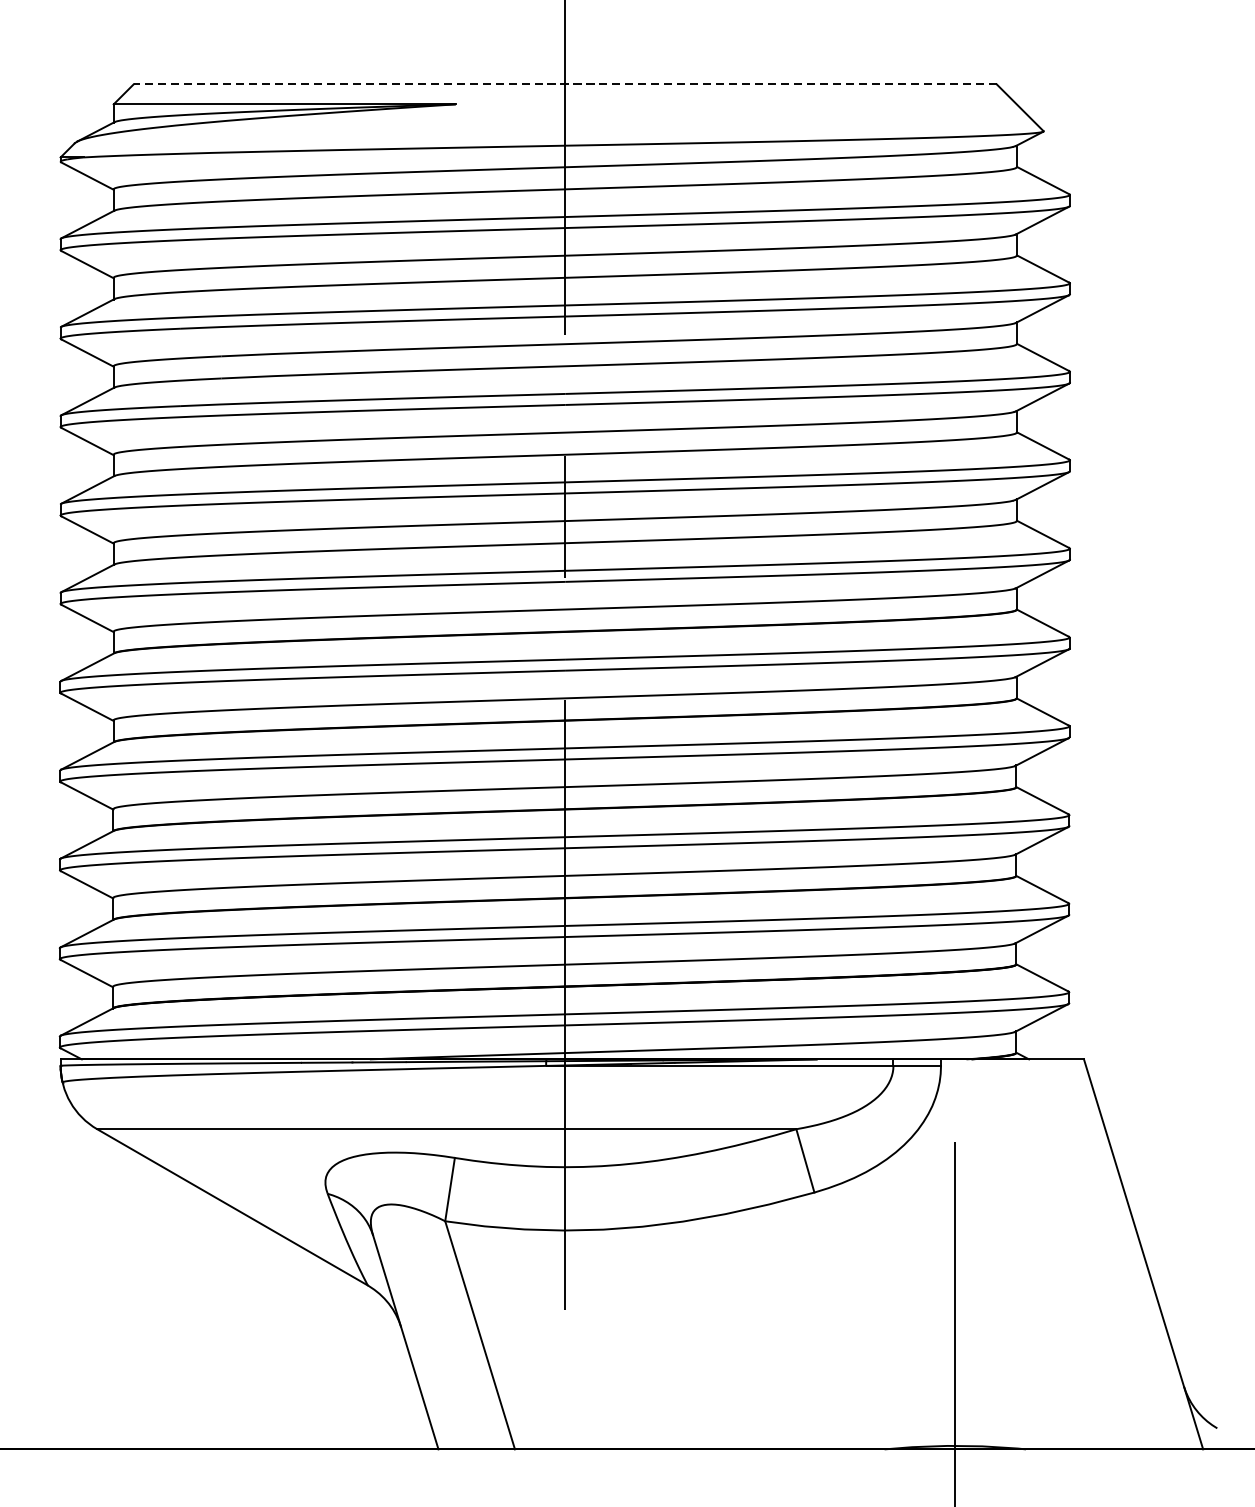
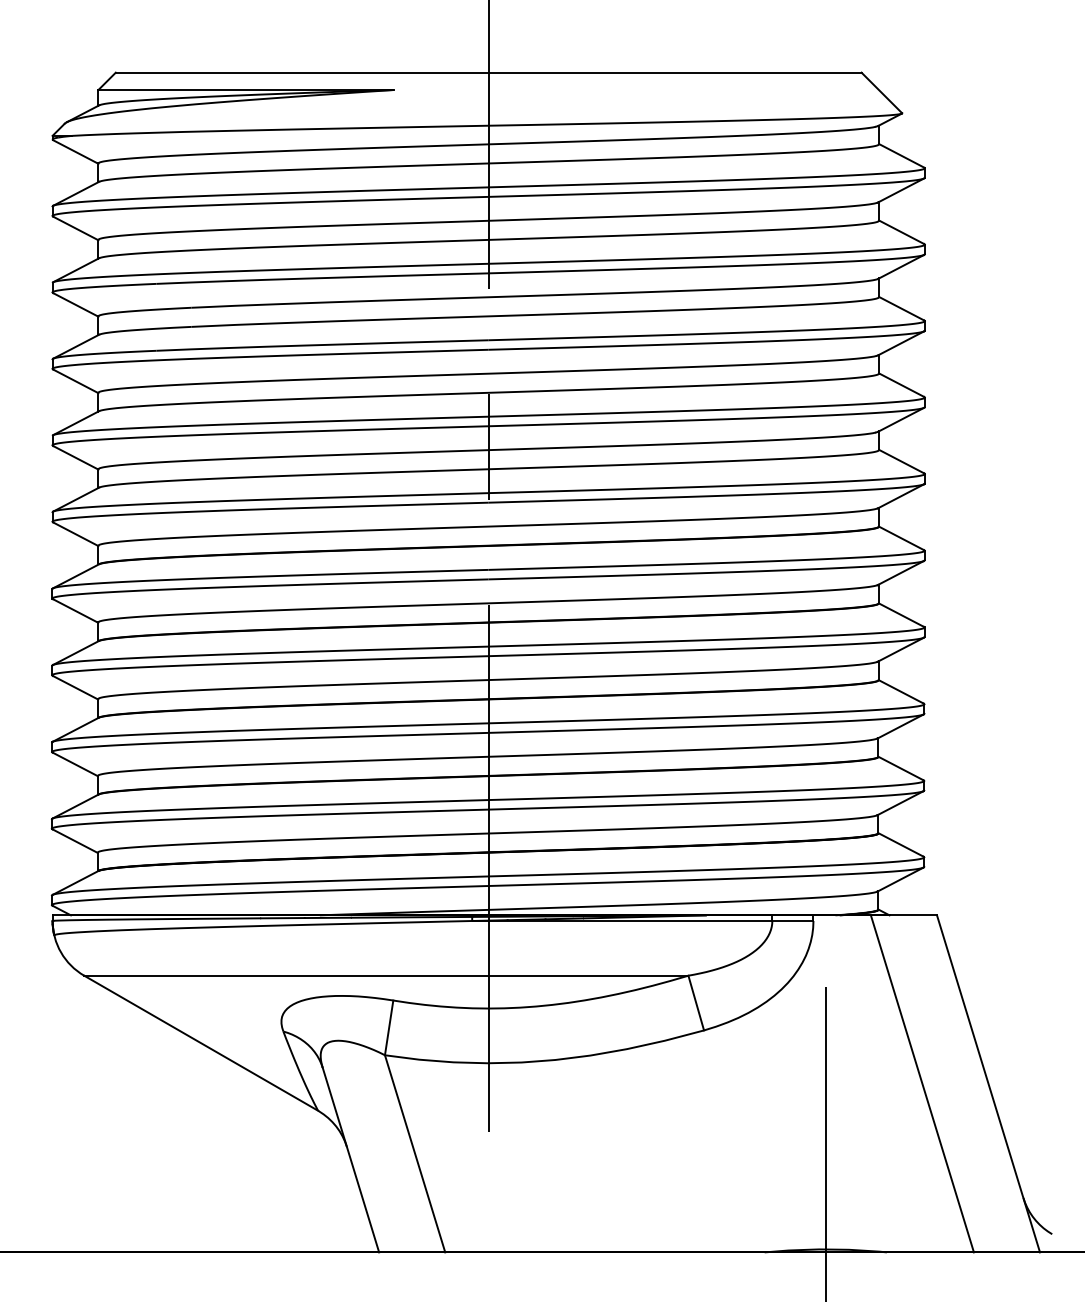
line: (565, 84) -> (488, 72), dashed -> solid
line: (1066, 1253) -> (921, 1083), added

